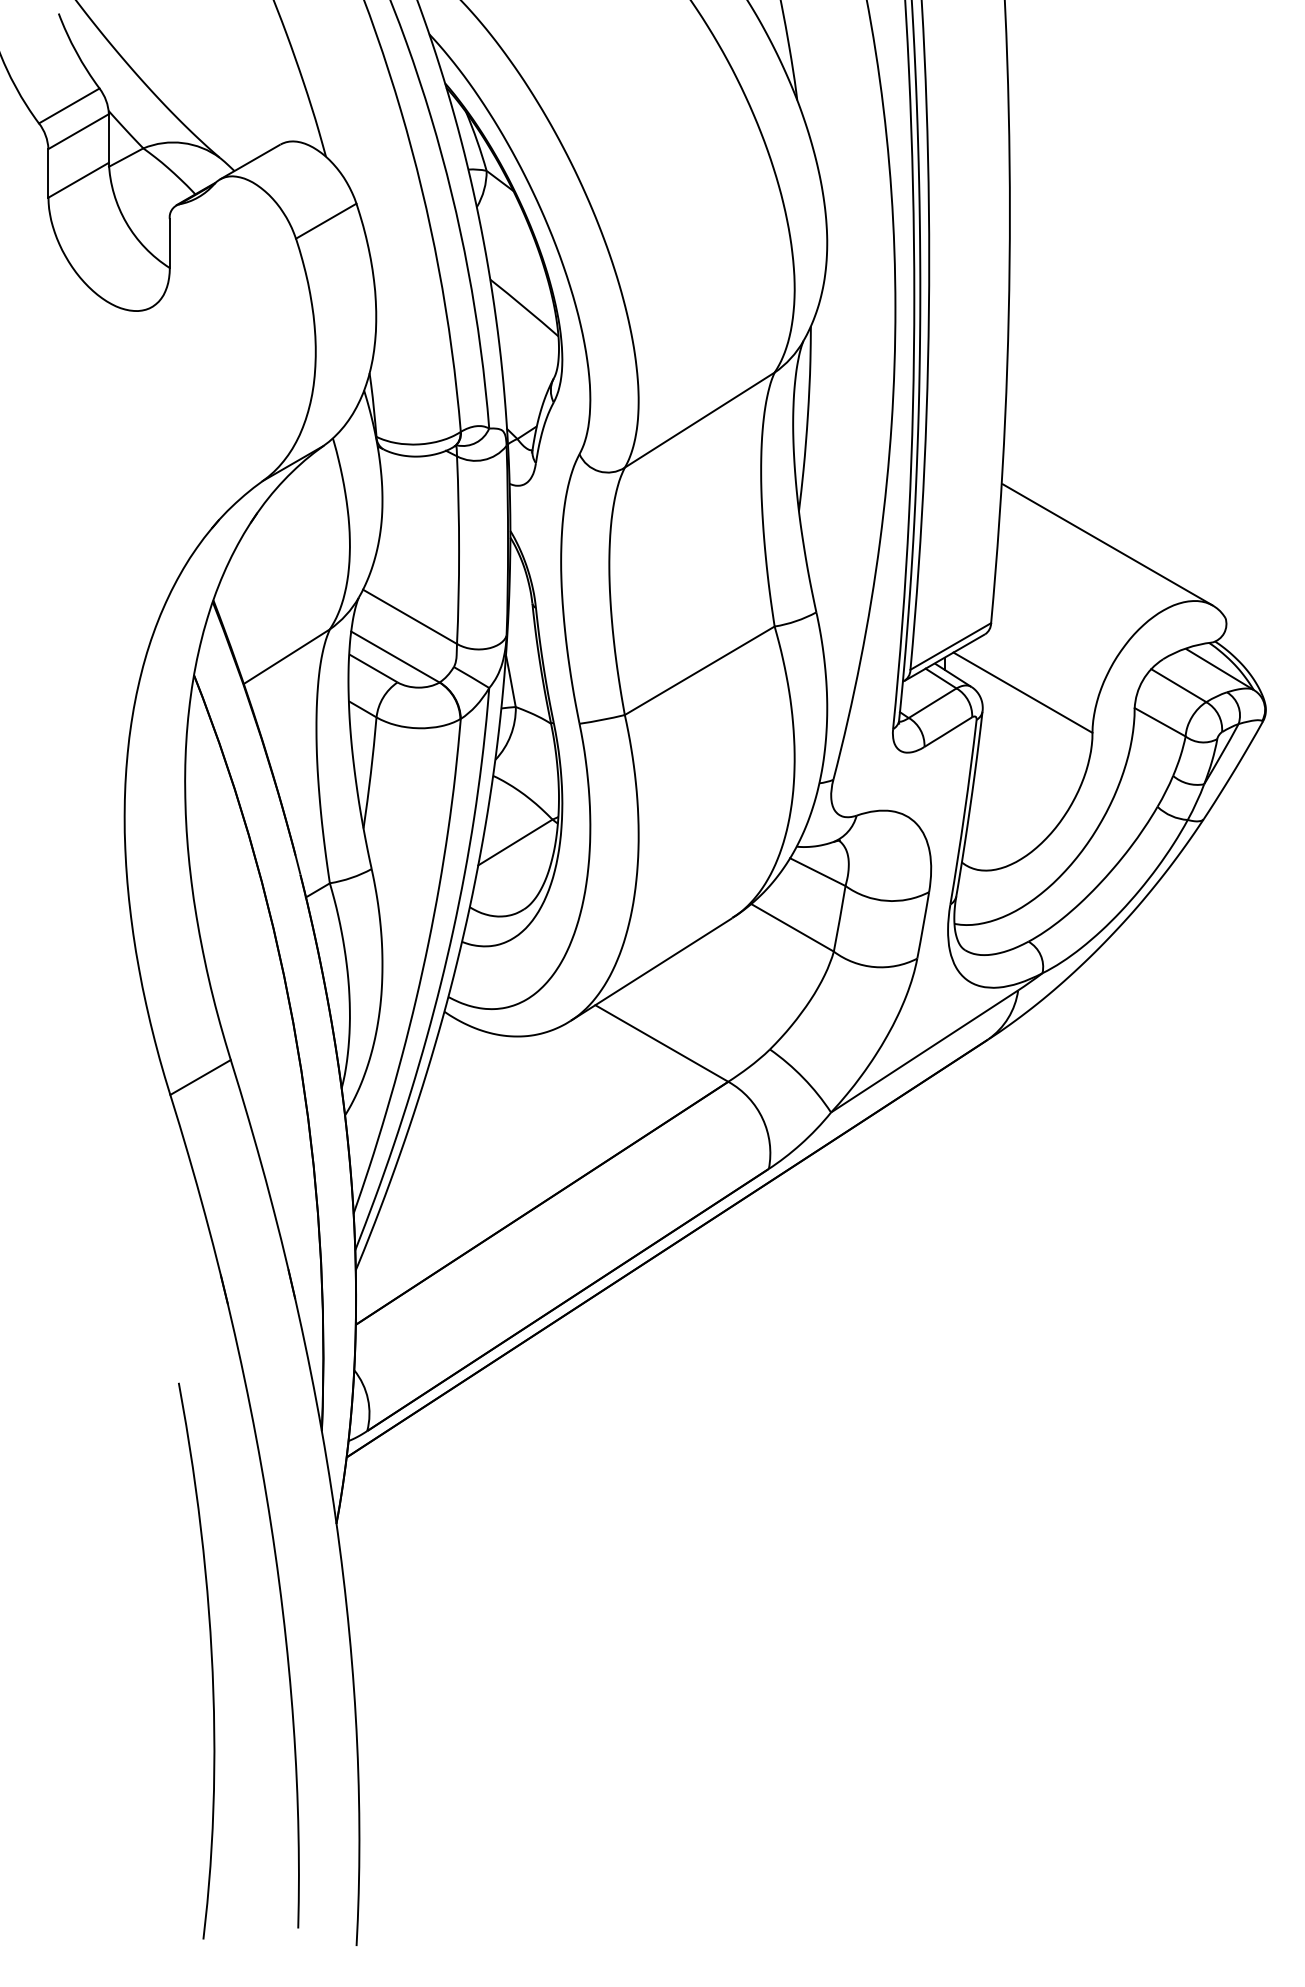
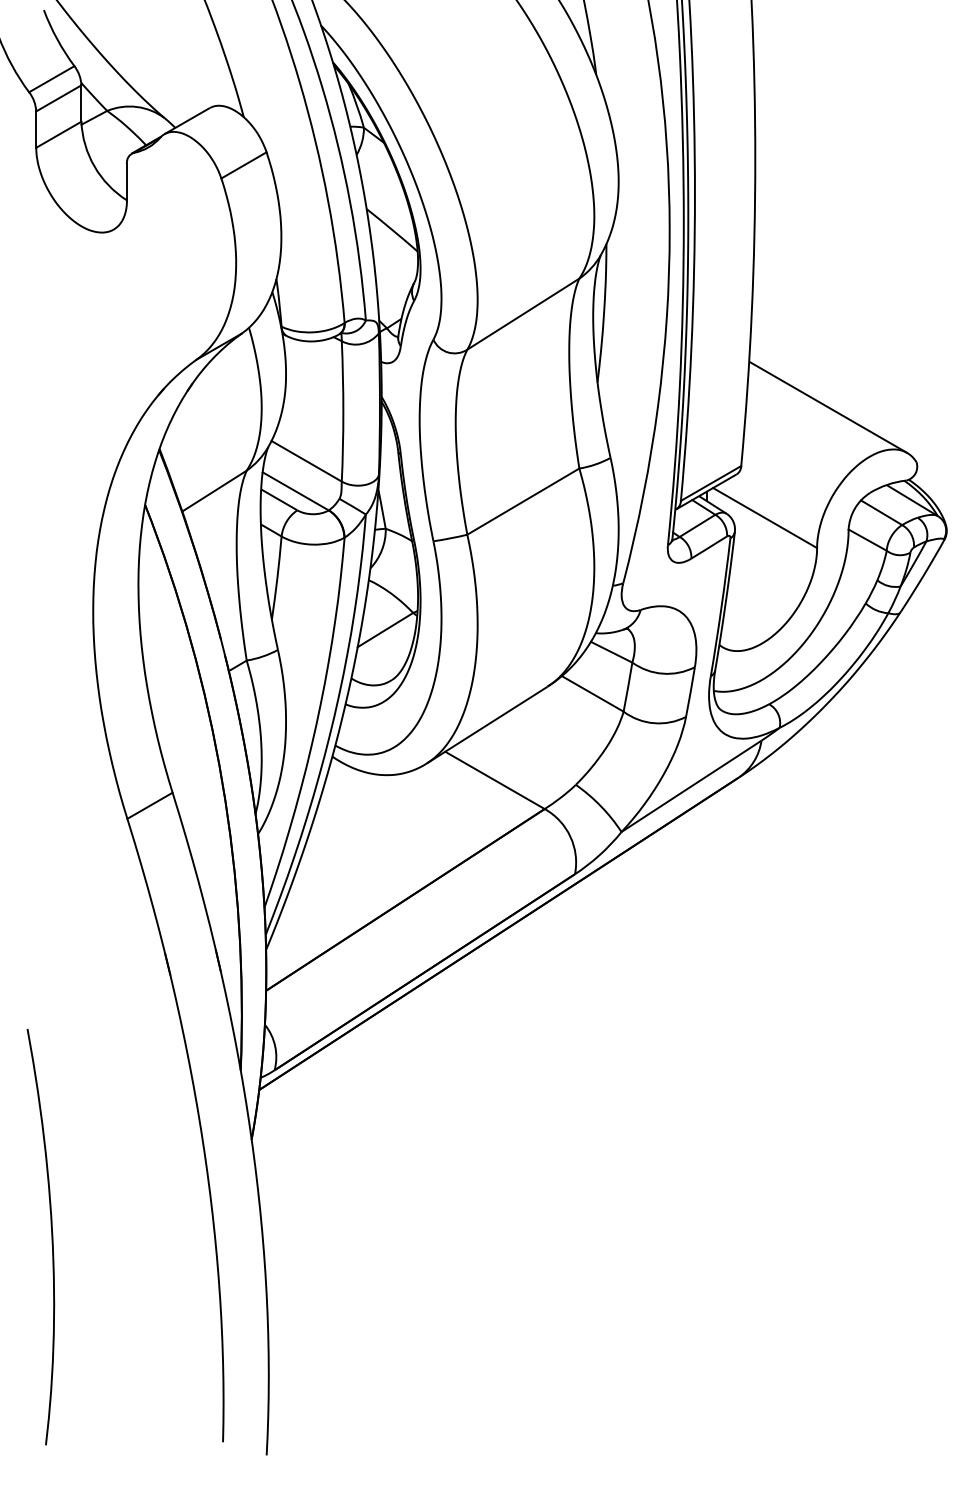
curve: (210, 1656) -> (51, 1233), moved

